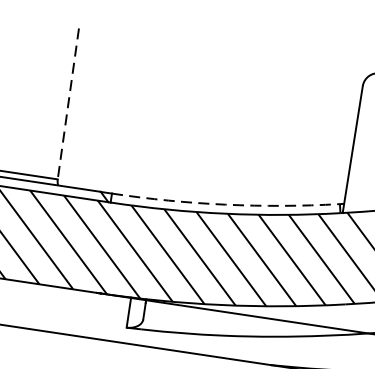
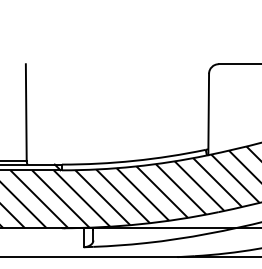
line: (68, 105) -> (26, 113), dashed -> solid
arc: (226, 204) -> (134, 160), dashed -> solid

